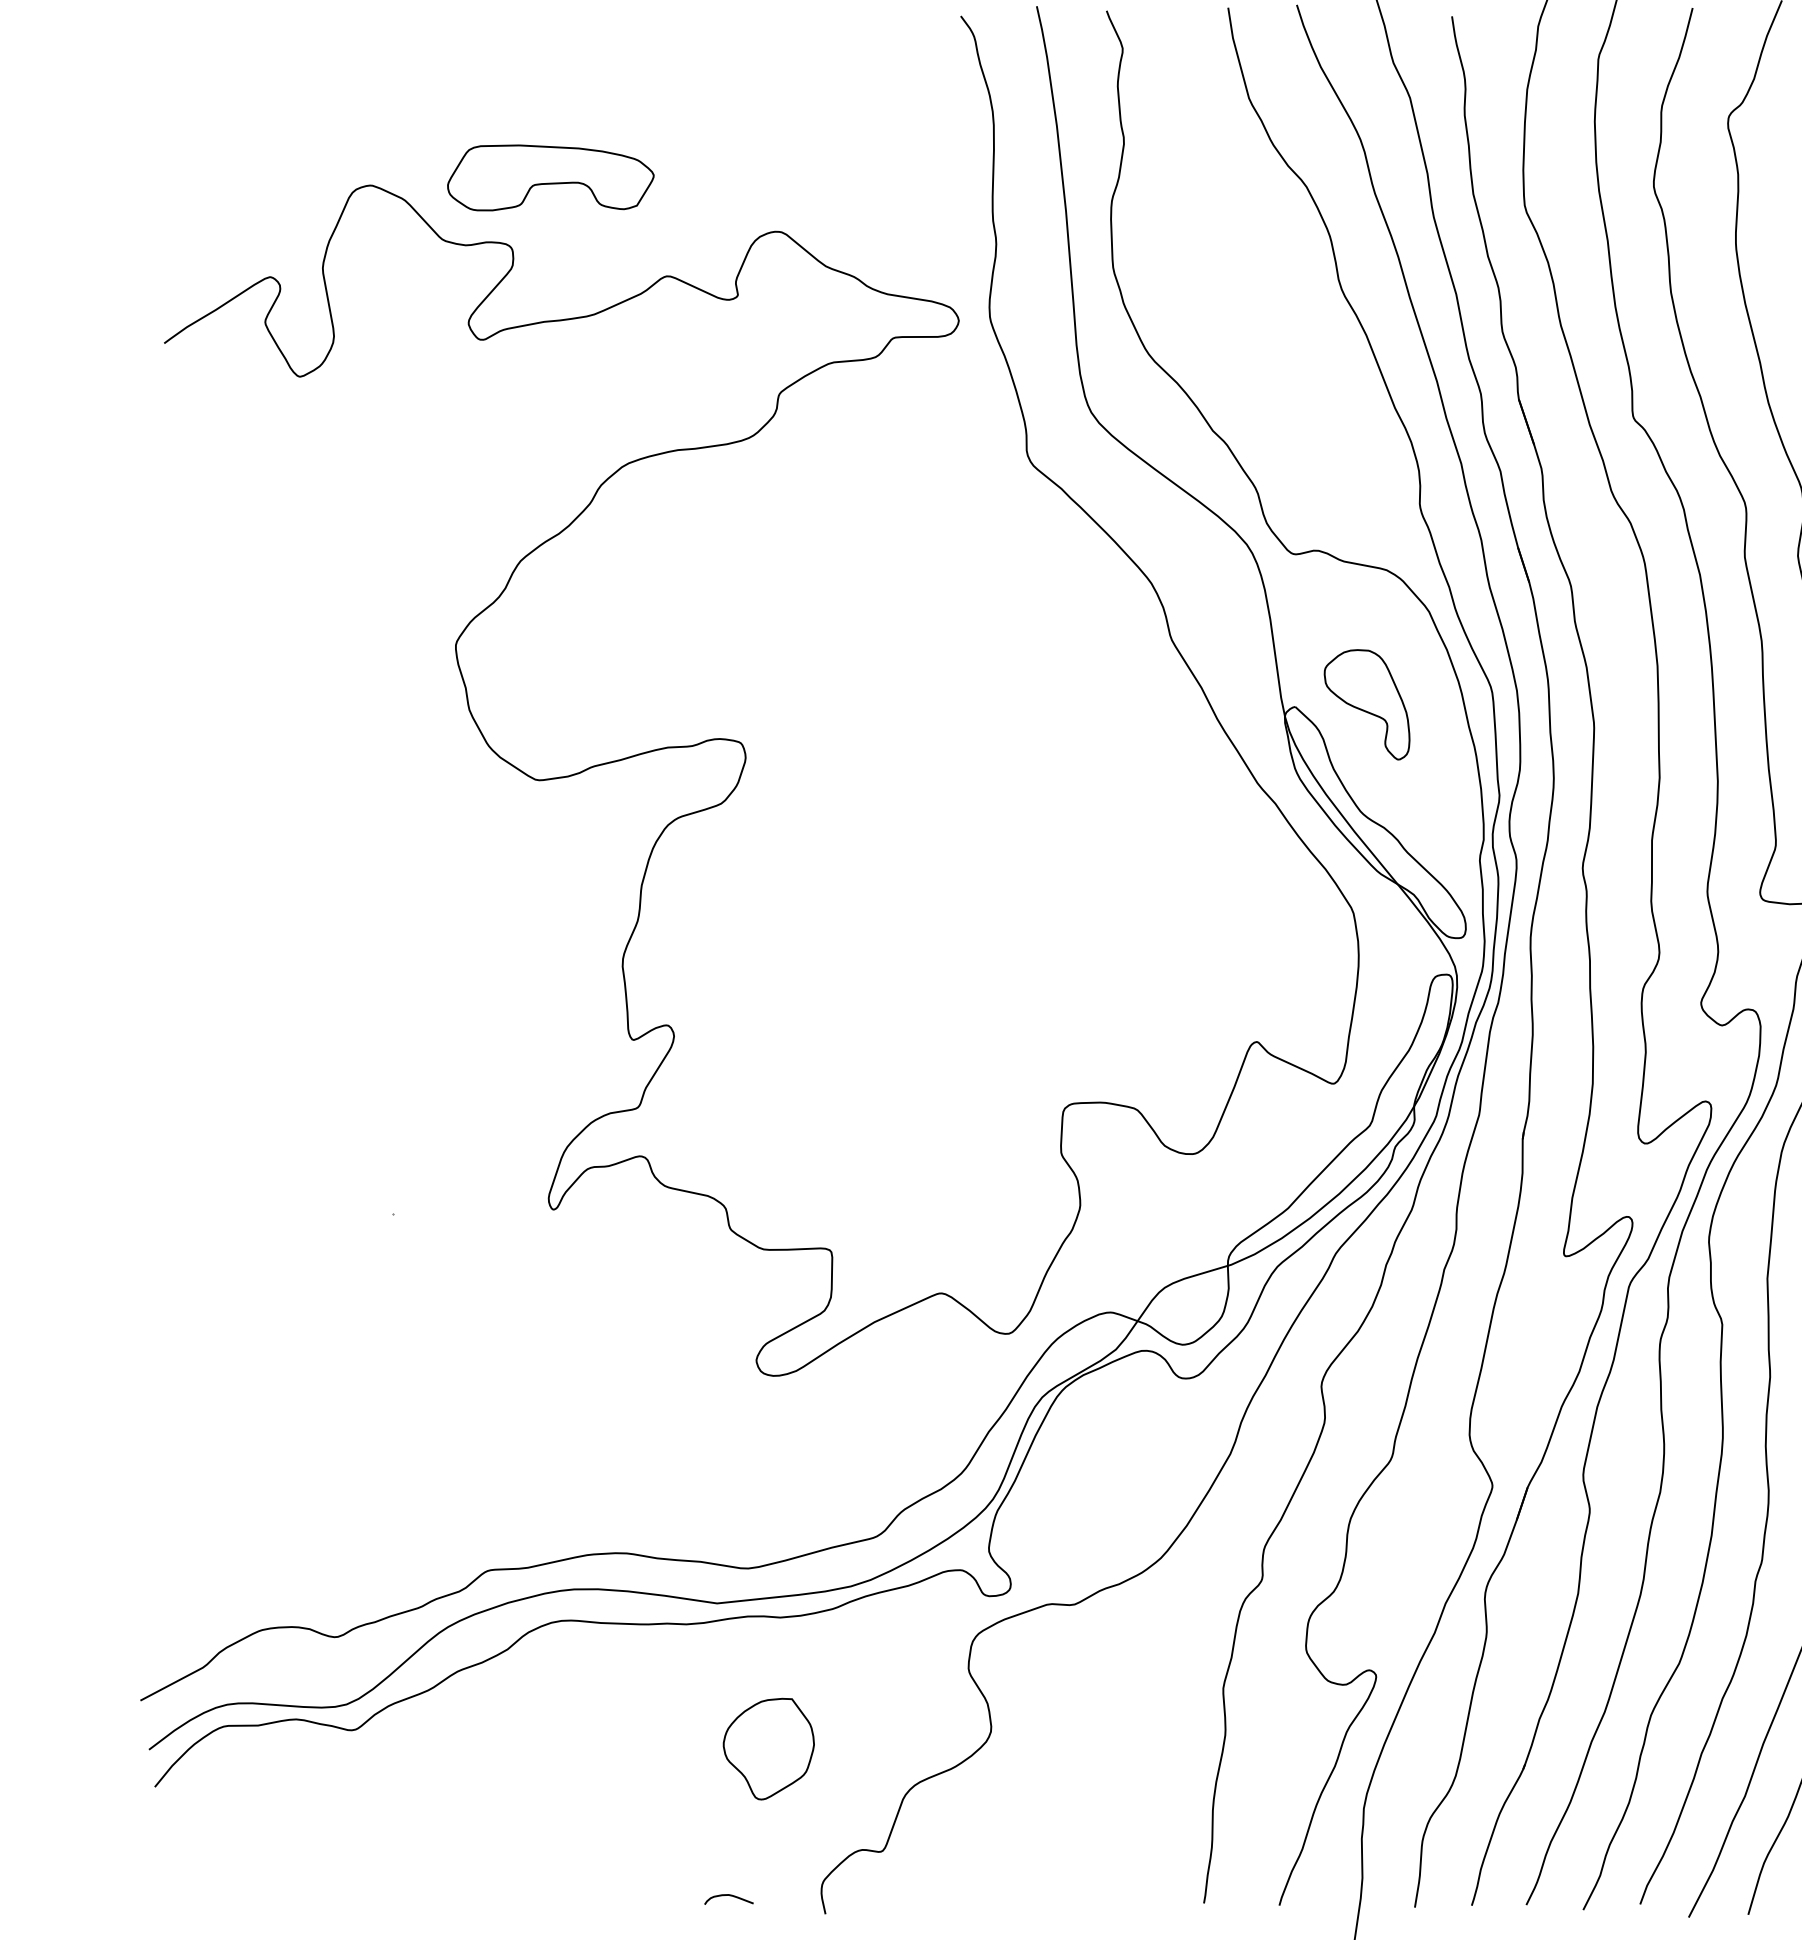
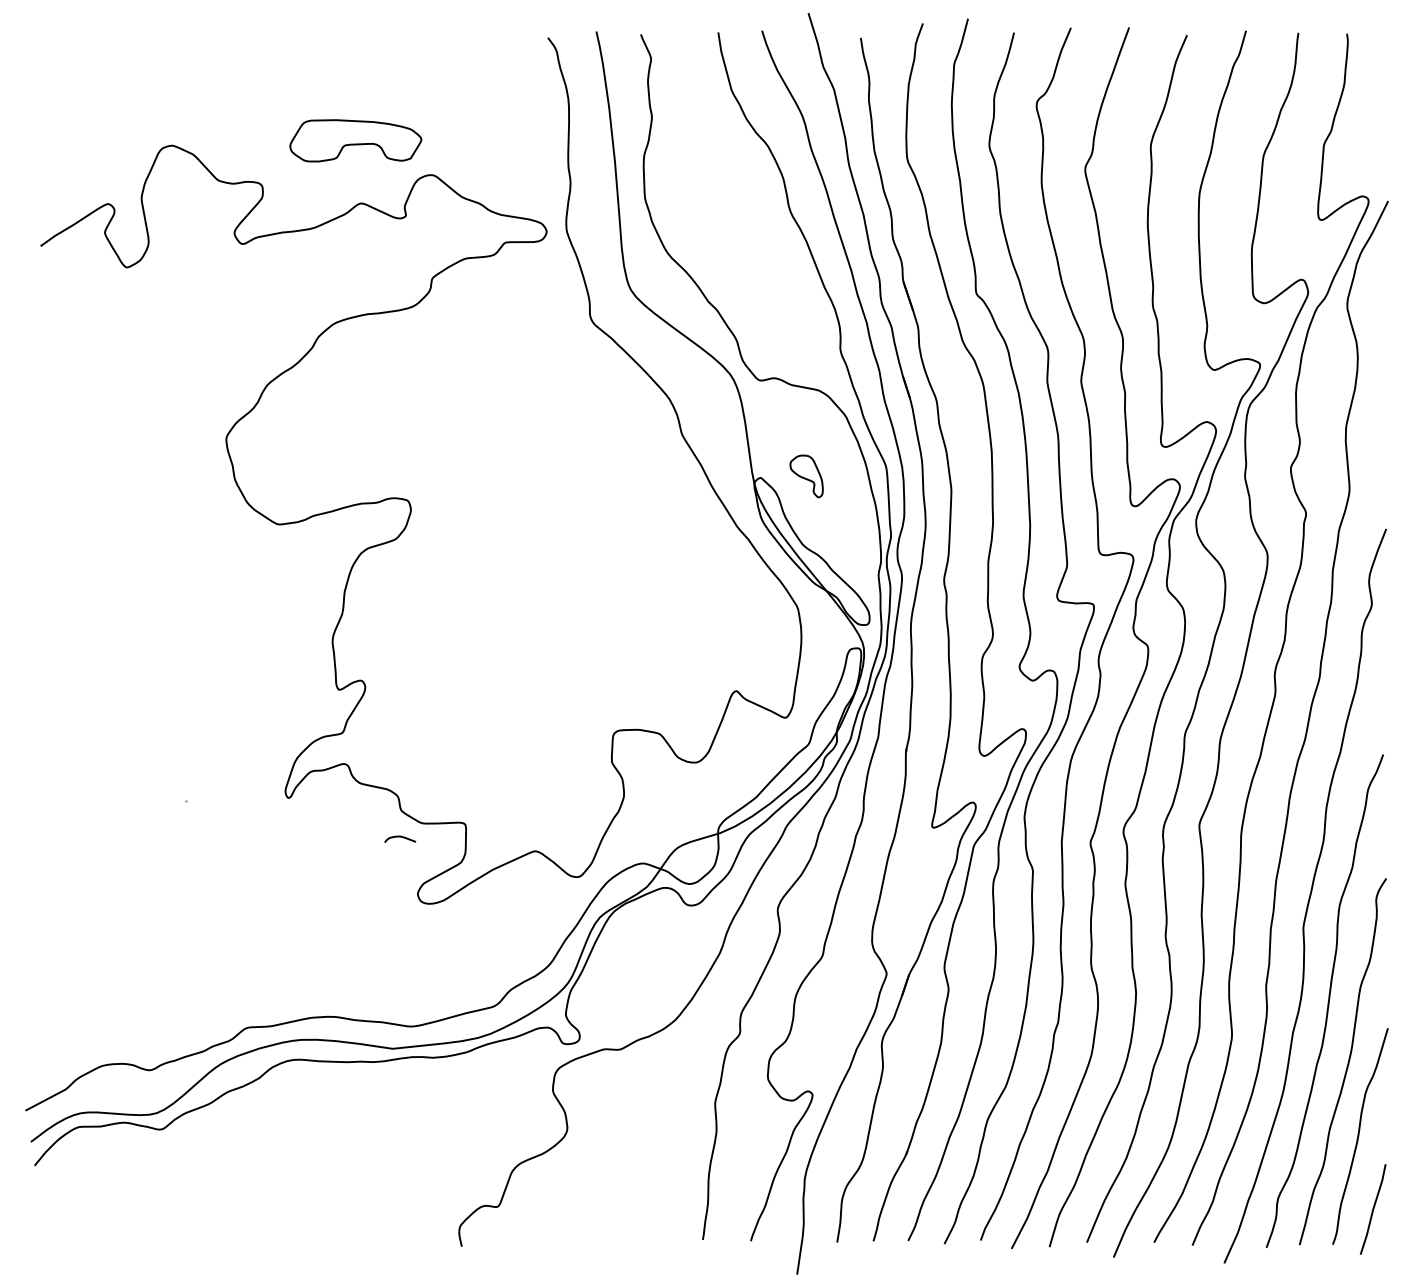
part: (550, 177) -> (355, 140), moved
part: (1366, 704) -> (806, 476), size x0.6
part: (768, 1748) -> (425, 1141), removed
curve: (729, 1896) -> (400, 837), moved

